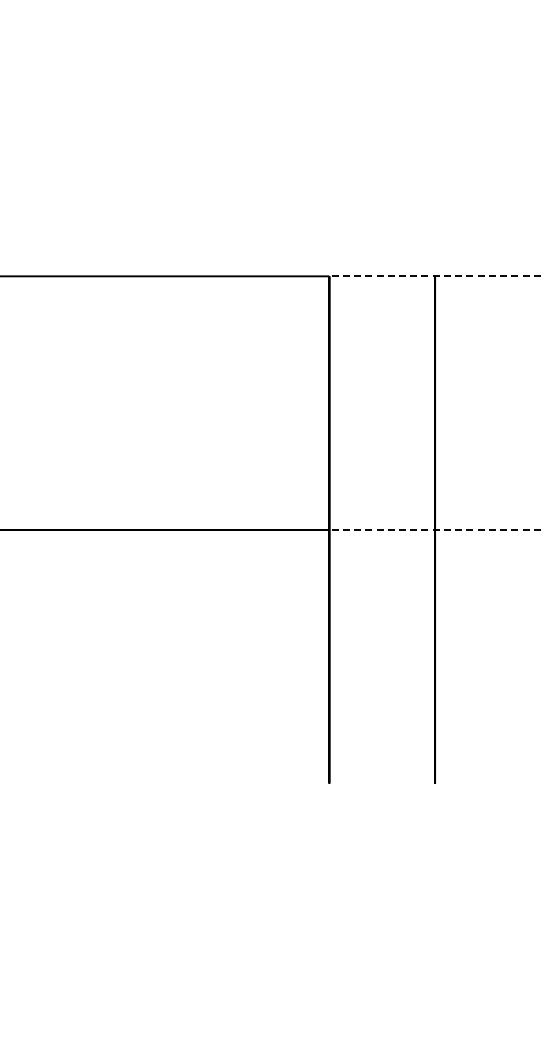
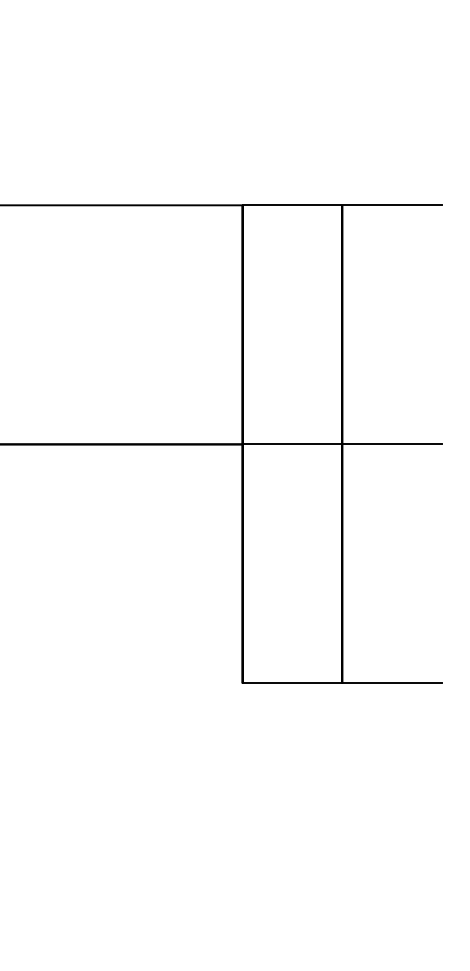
line: (435, 276) -> (342, 205), dashed -> solid
line: (435, 530) -> (342, 444), dashed -> solid
line: (434, 783) -> (341, 683), added

